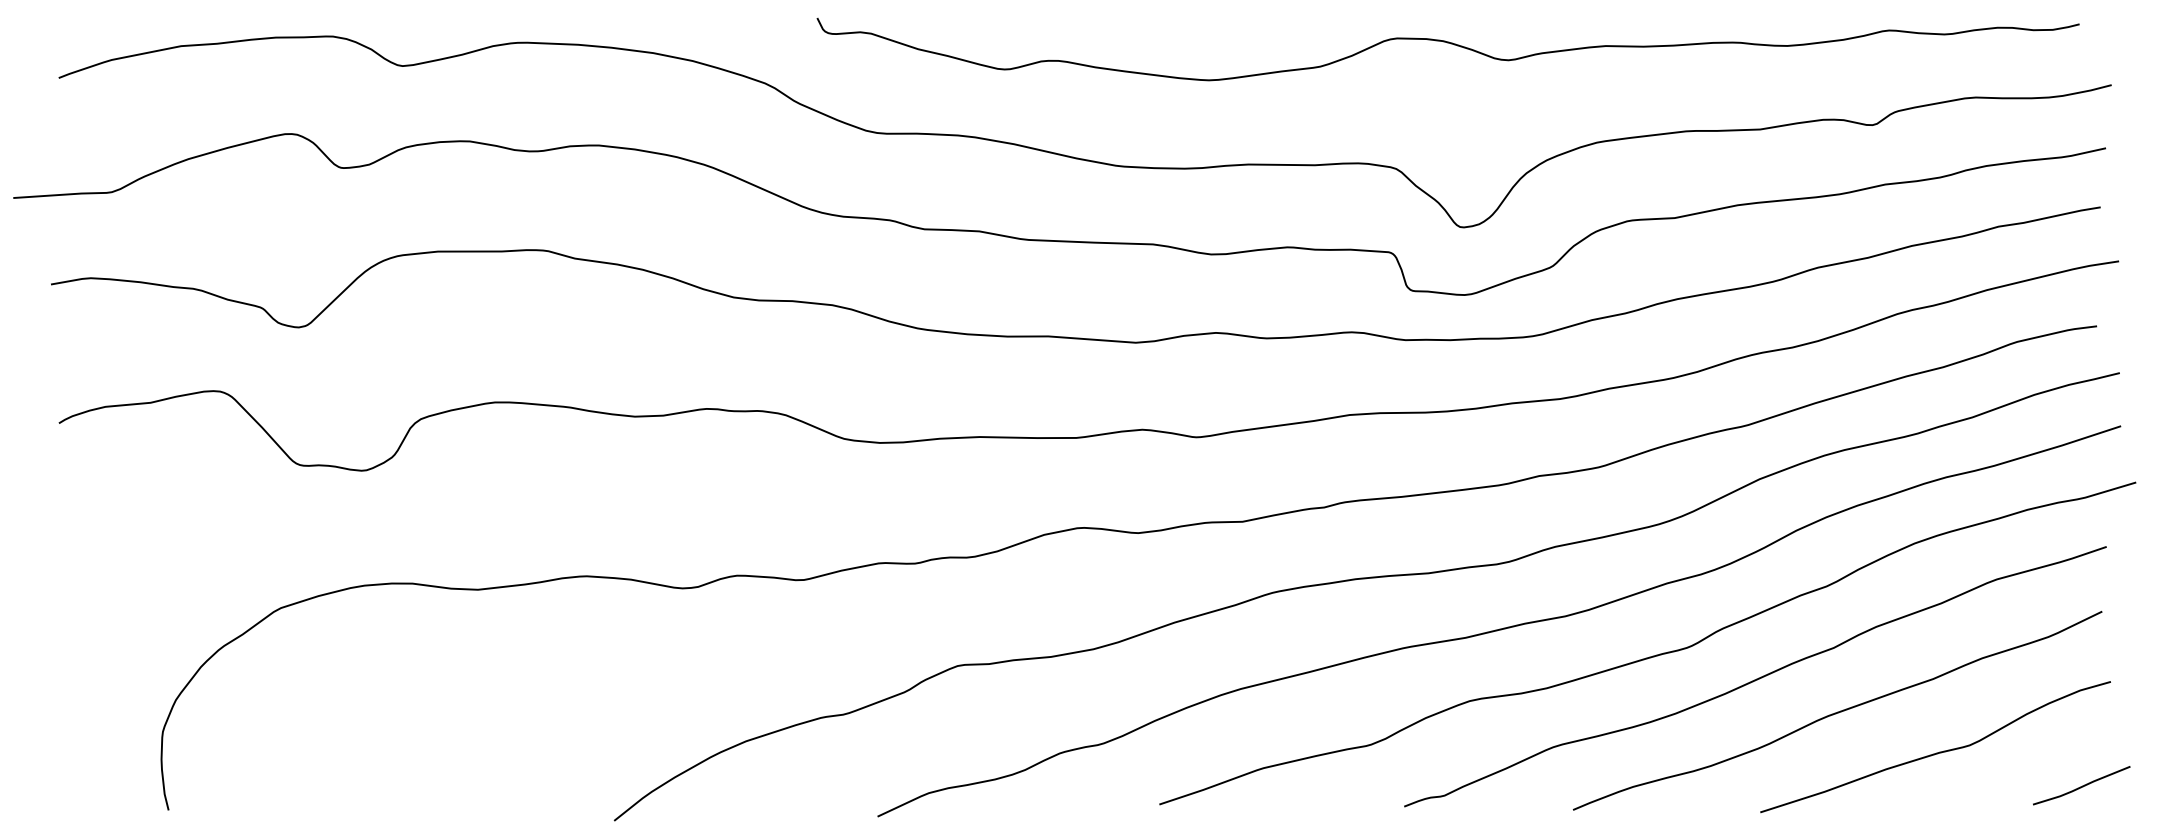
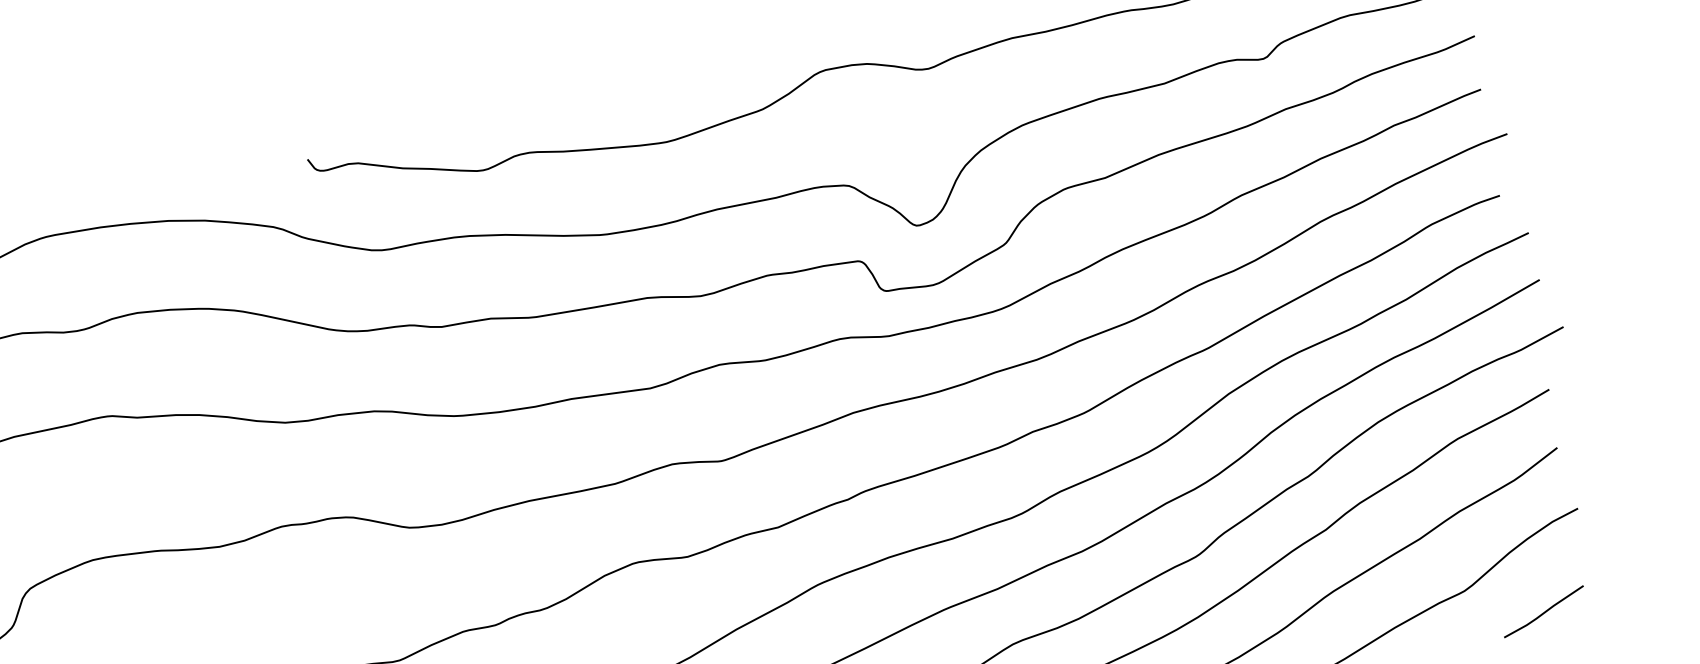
line: (2082, 785) -> (1544, 611), moved

